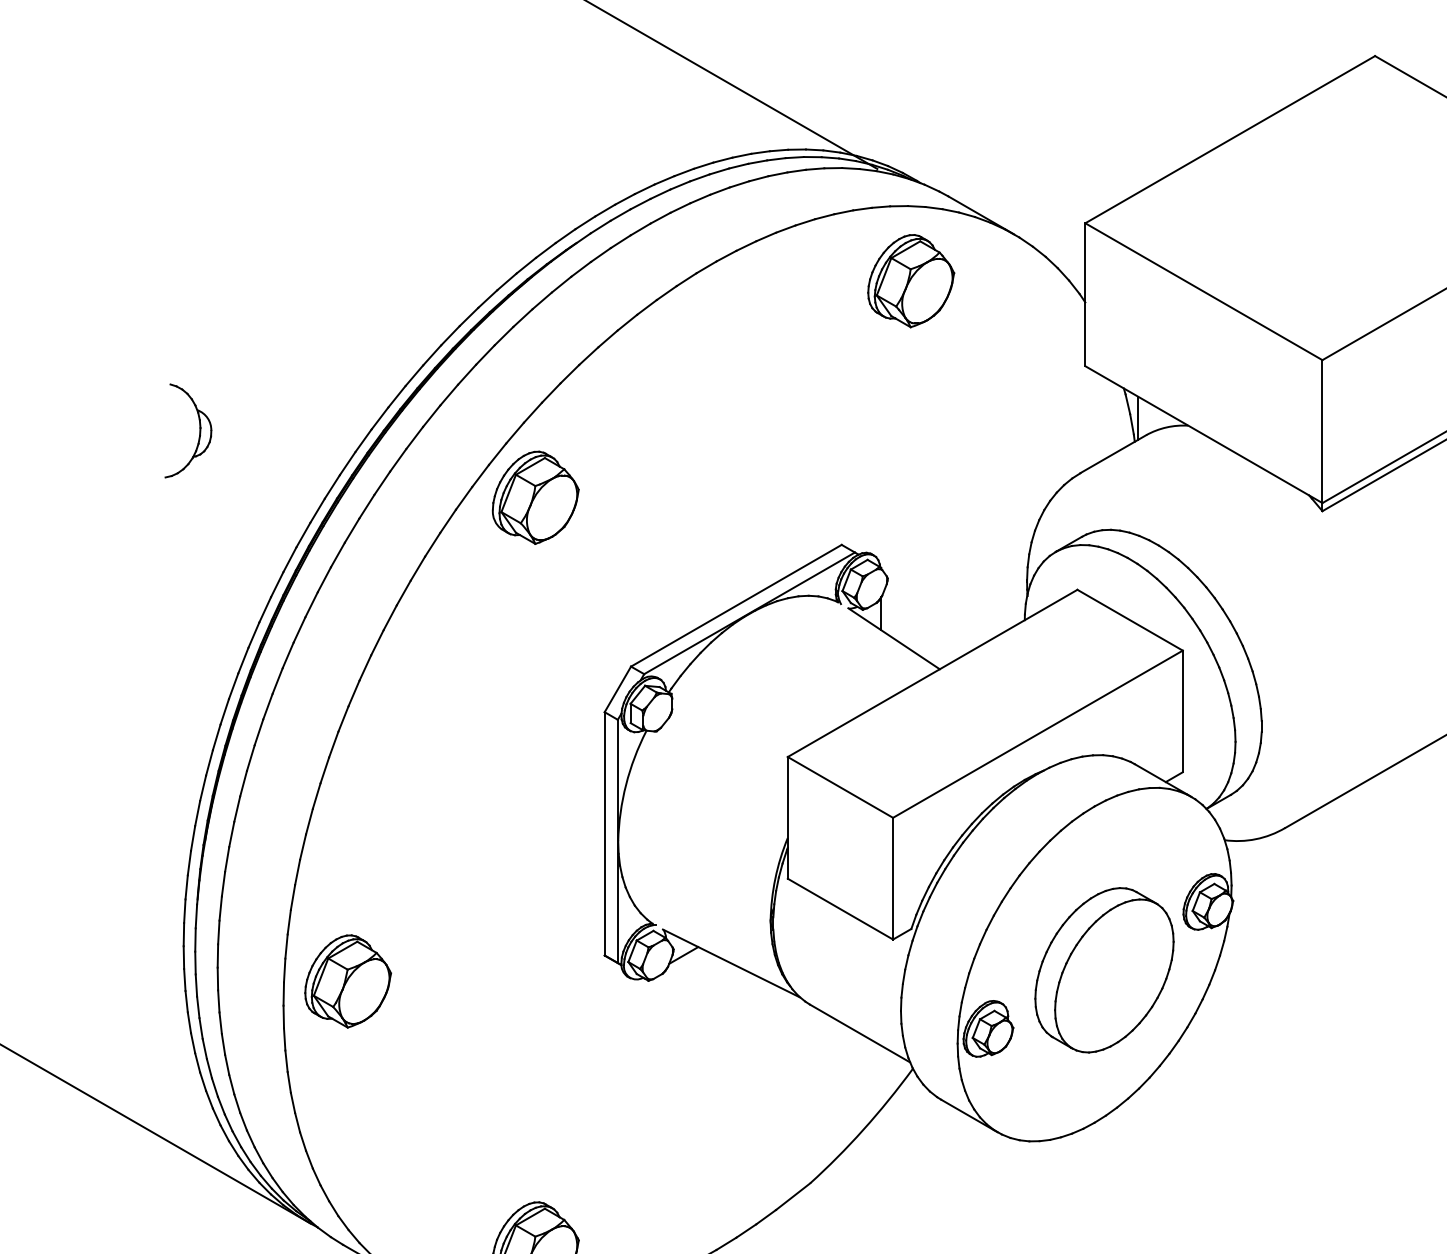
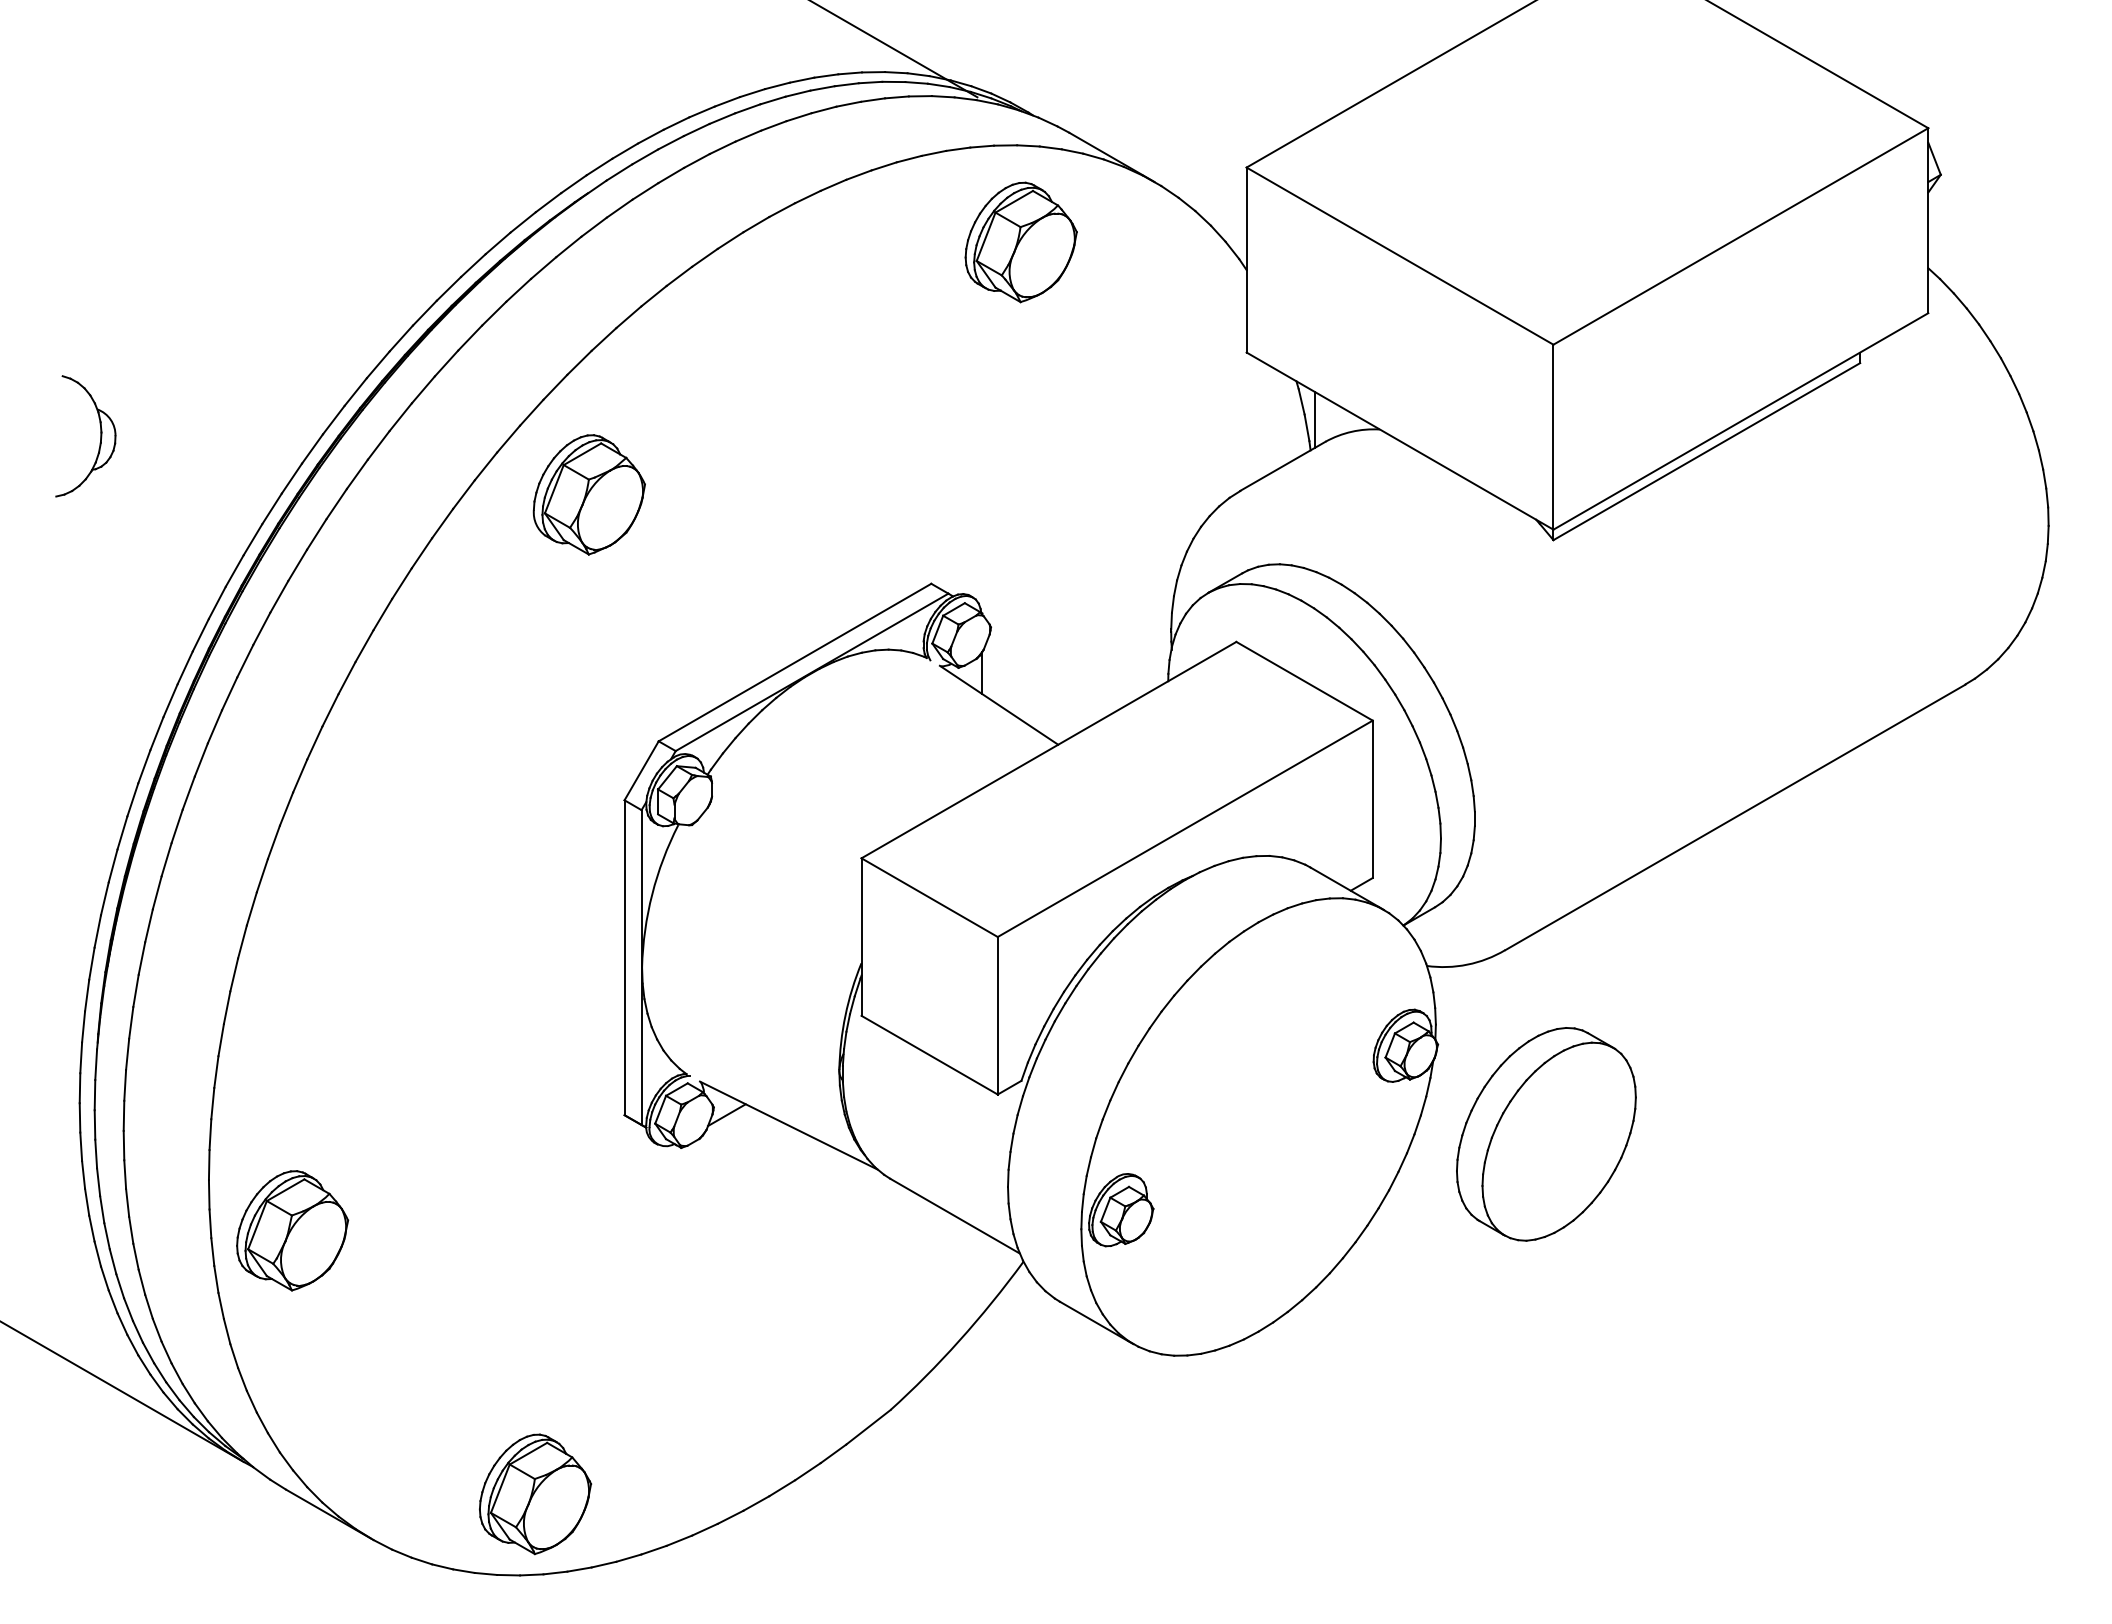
part: (535, 497) -> (588, 494), moved
part: (1104, 970) -> (1546, 1134), moved
part: (348, 981) -> (292, 1230), moved

